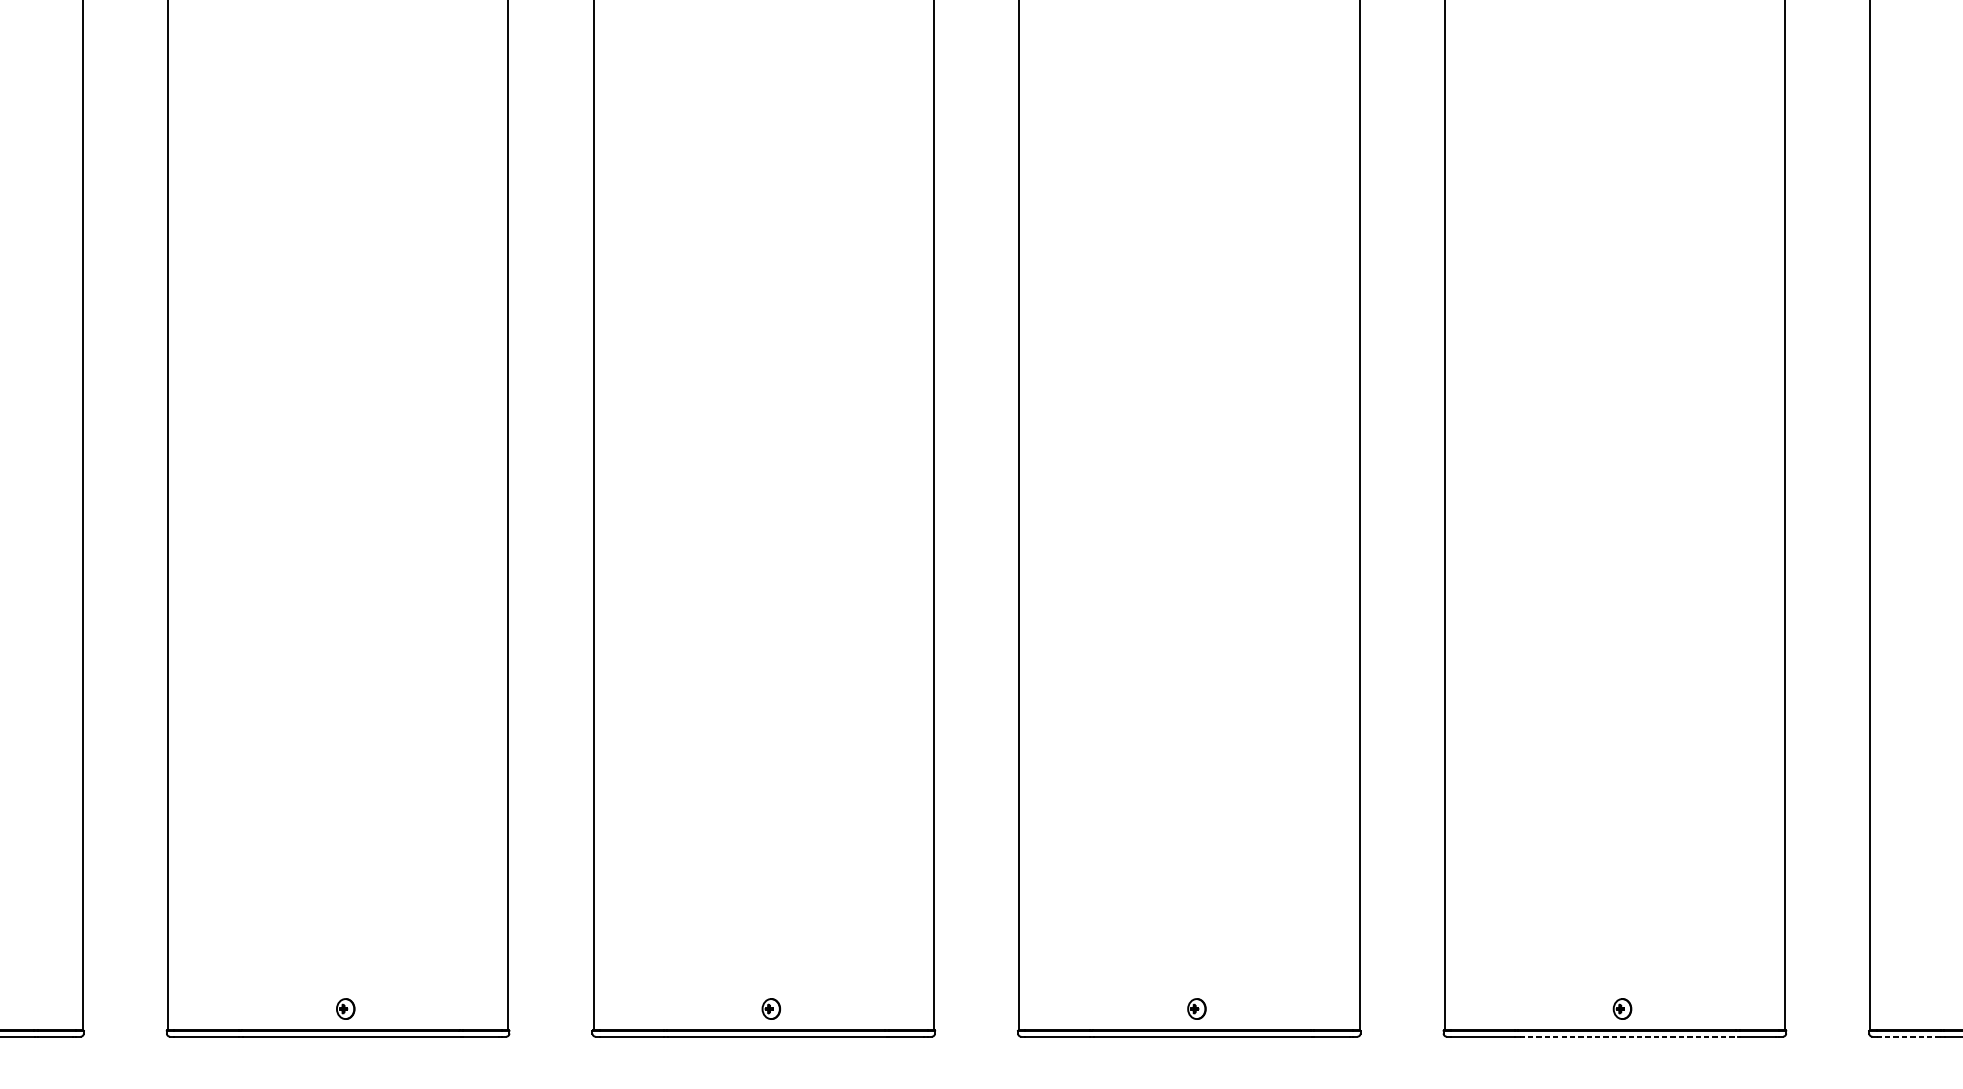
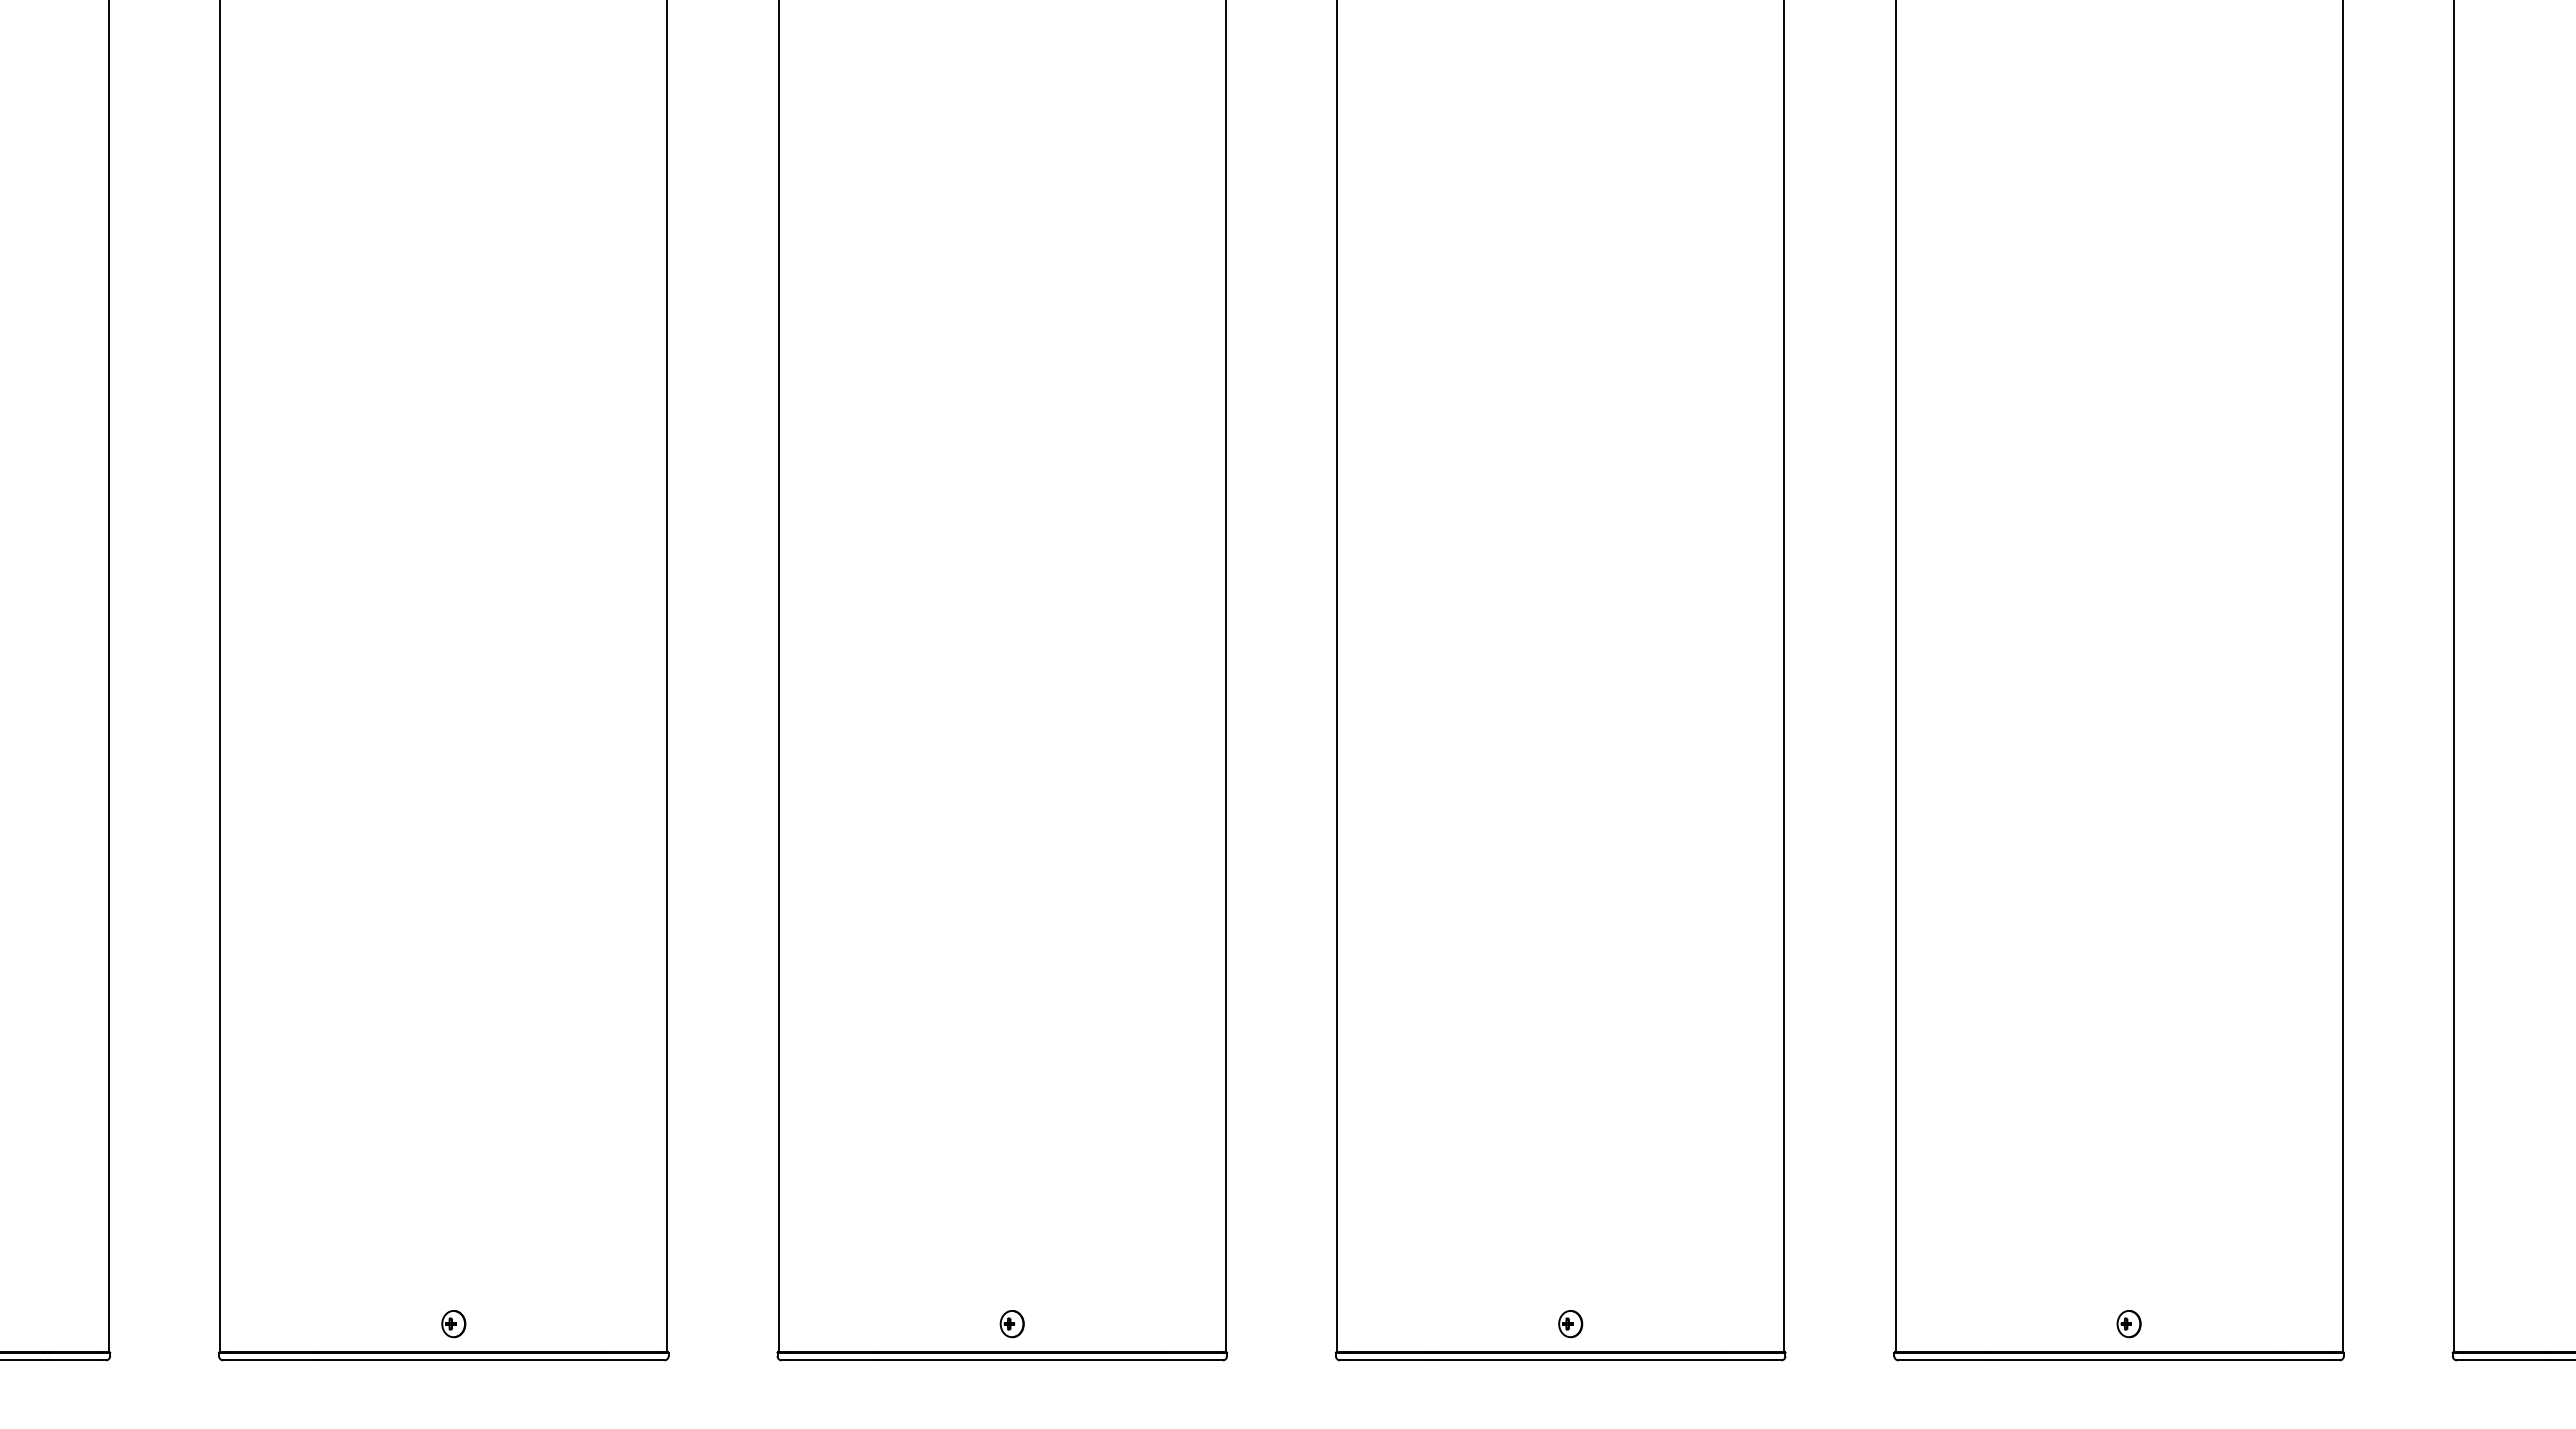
line: (1628, 1036) -> (2137, 1360), dashed -> solid
line: (1909, 1036) -> (2505, 1360), dashed -> solid

